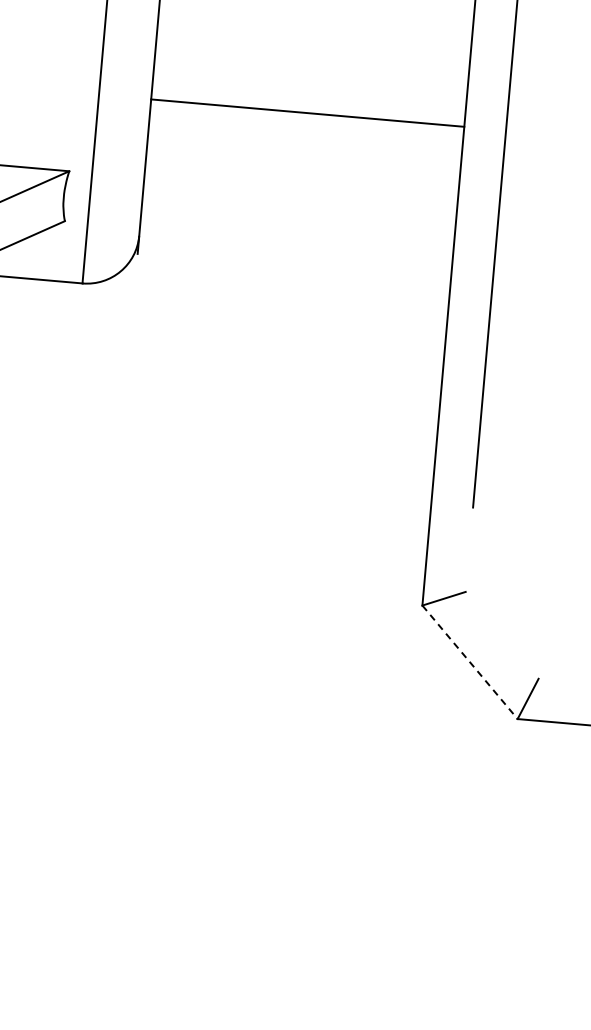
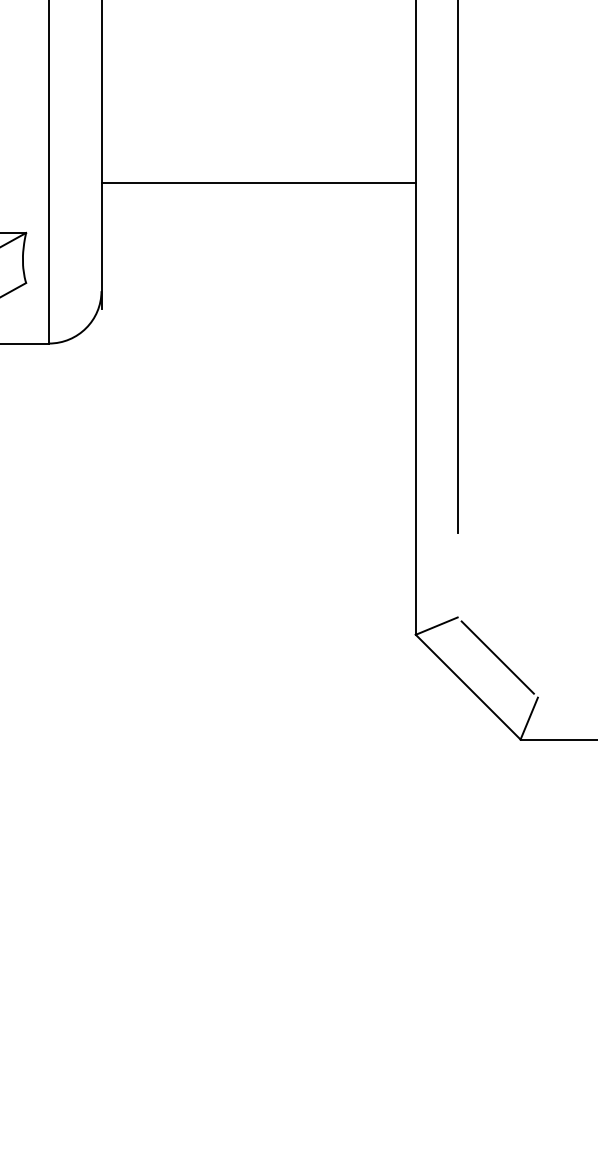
line: (307, 113) -> (258, 183), moved
line: (501, 635) -> (497, 657), added
line: (470, 662) -> (468, 687), dashed -> solid

